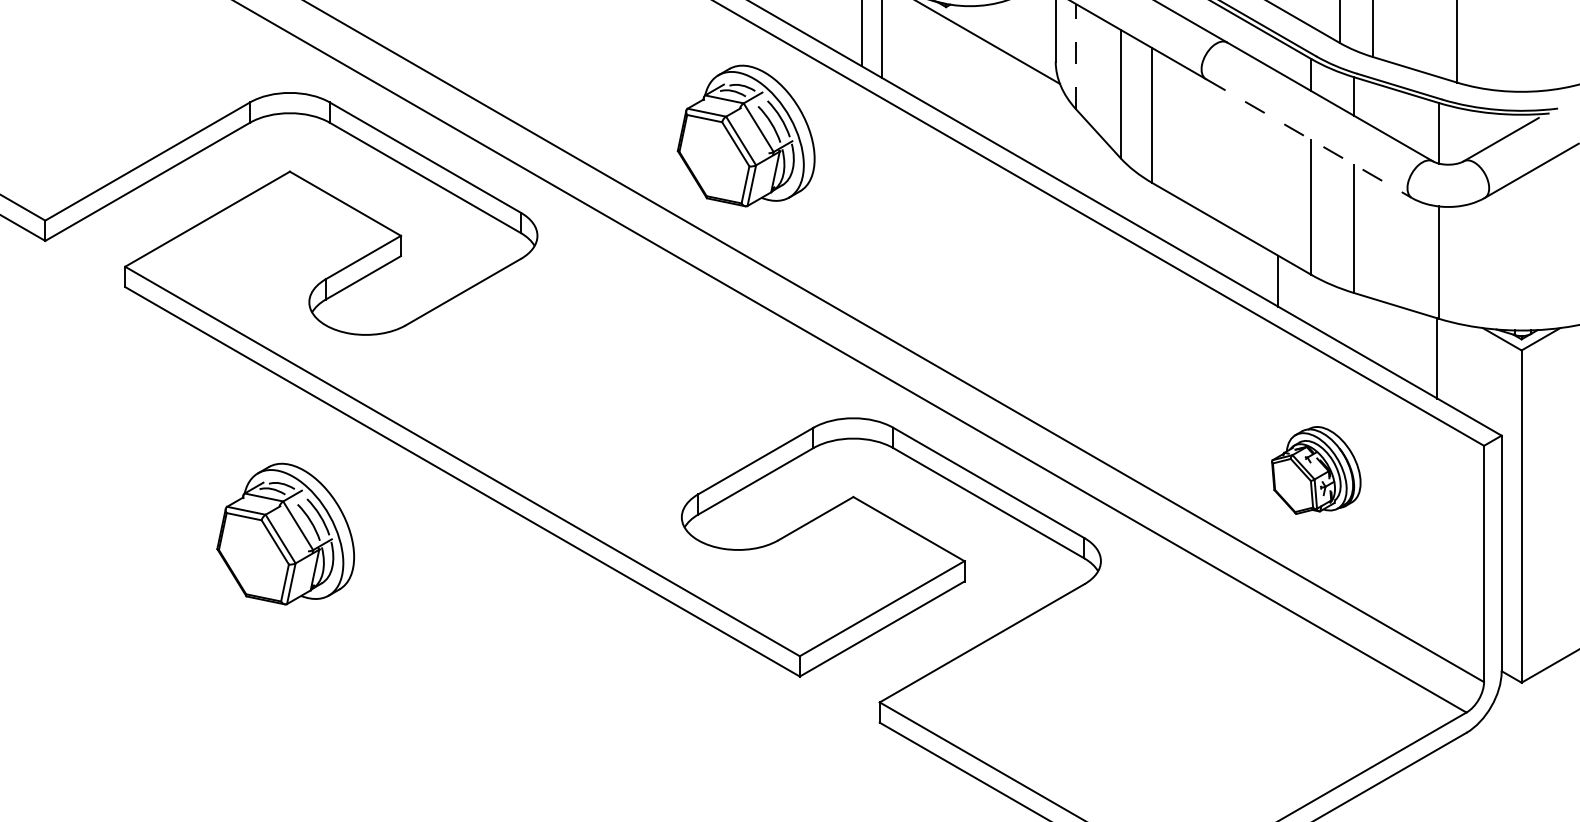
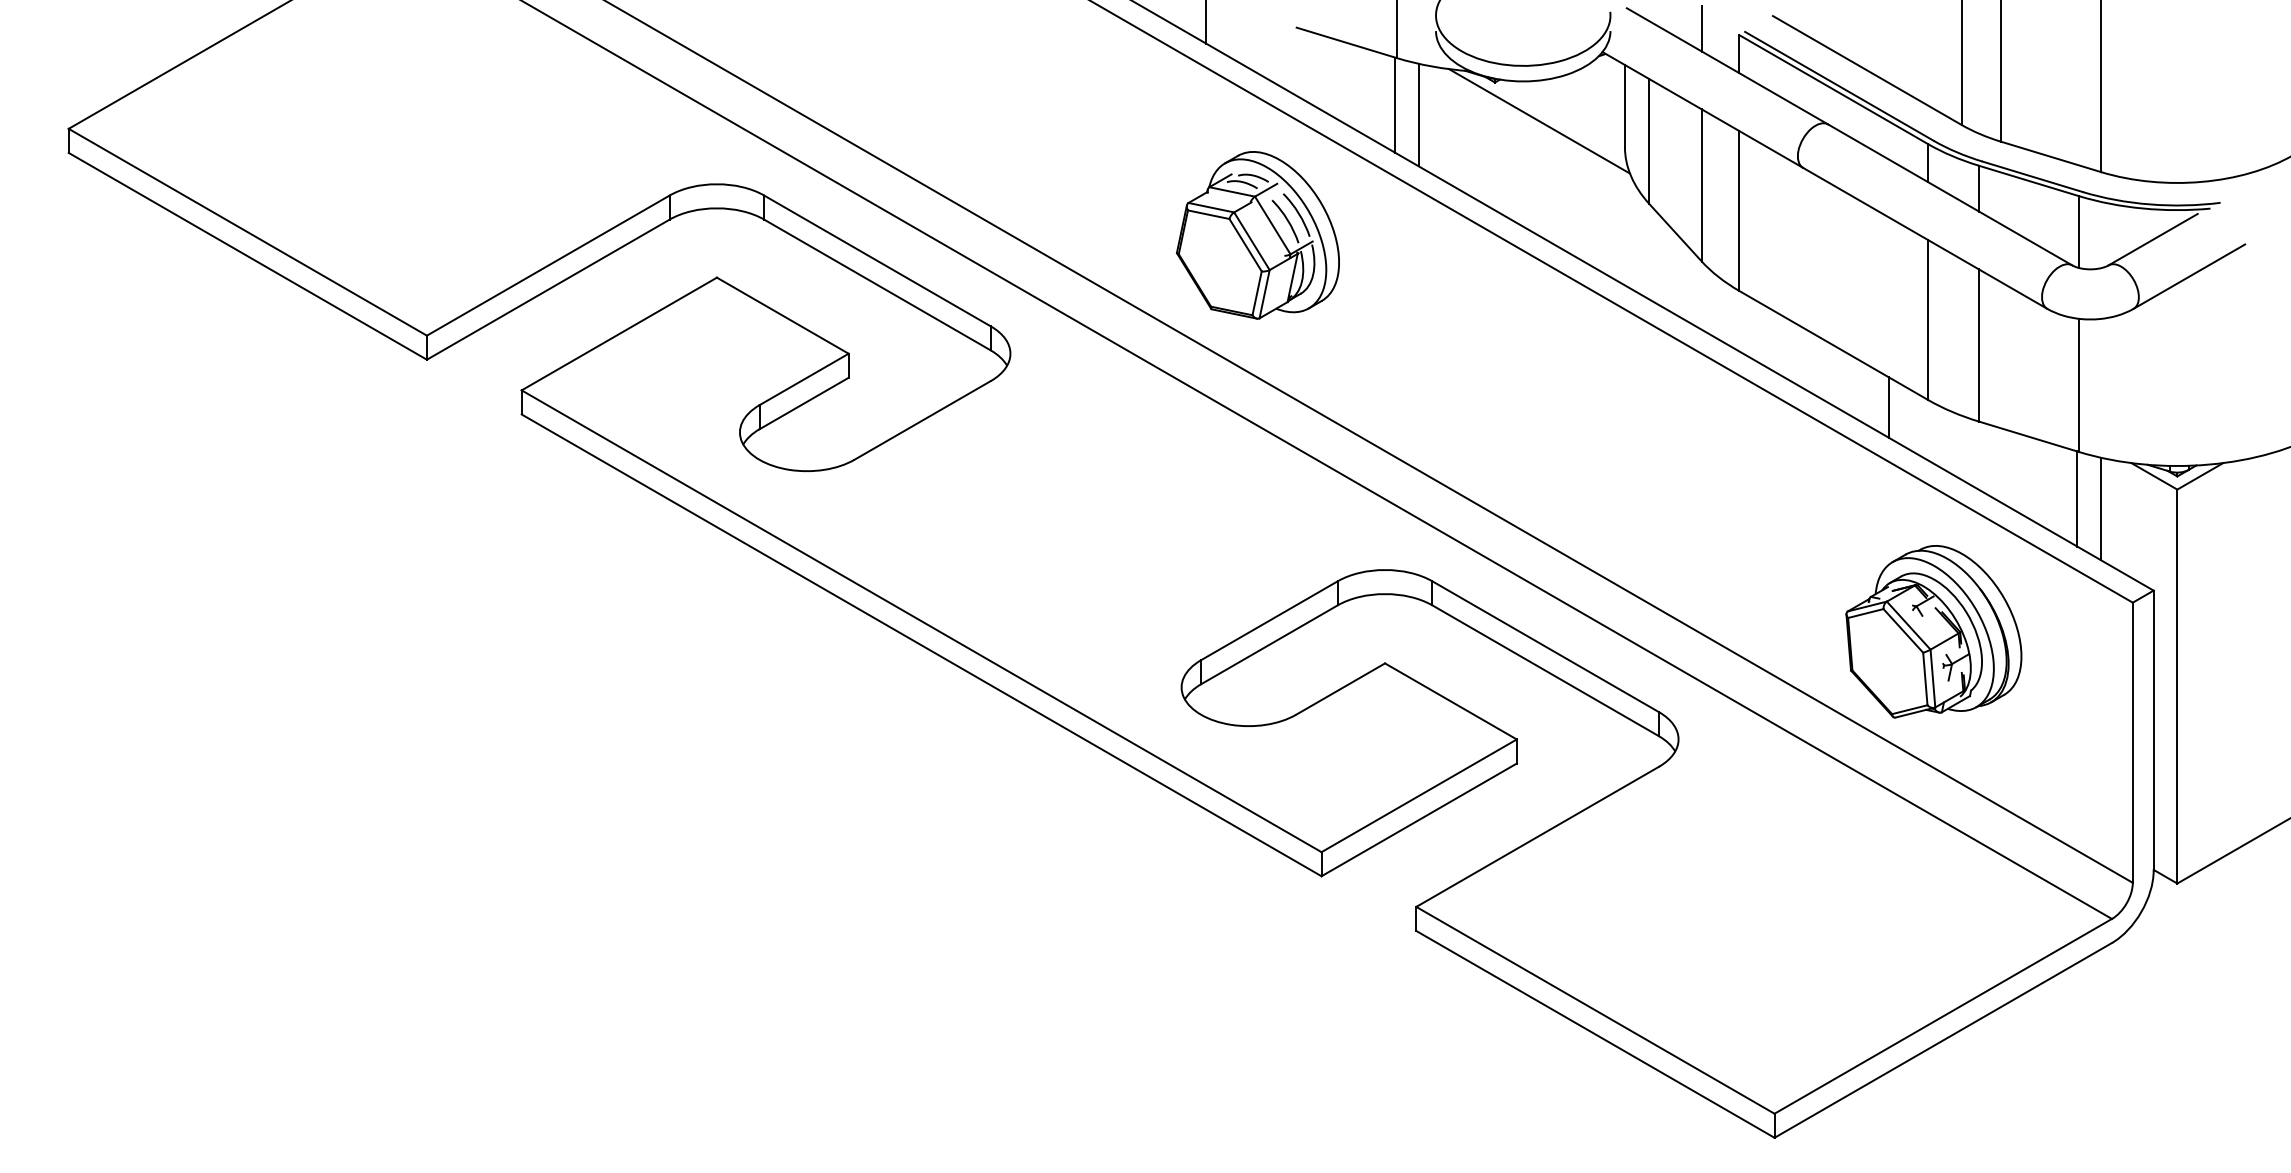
line: (1076, 56) -> (1649, 140), dashed -> solid
line: (1309, 138) -> (1925, 238), dashed -> solid
line: (1457, 366) -> (2101, 508), added
part: (1315, 470) -> (1933, 631), size x1.67
part: (285, 534) -> (711, 707), removed

